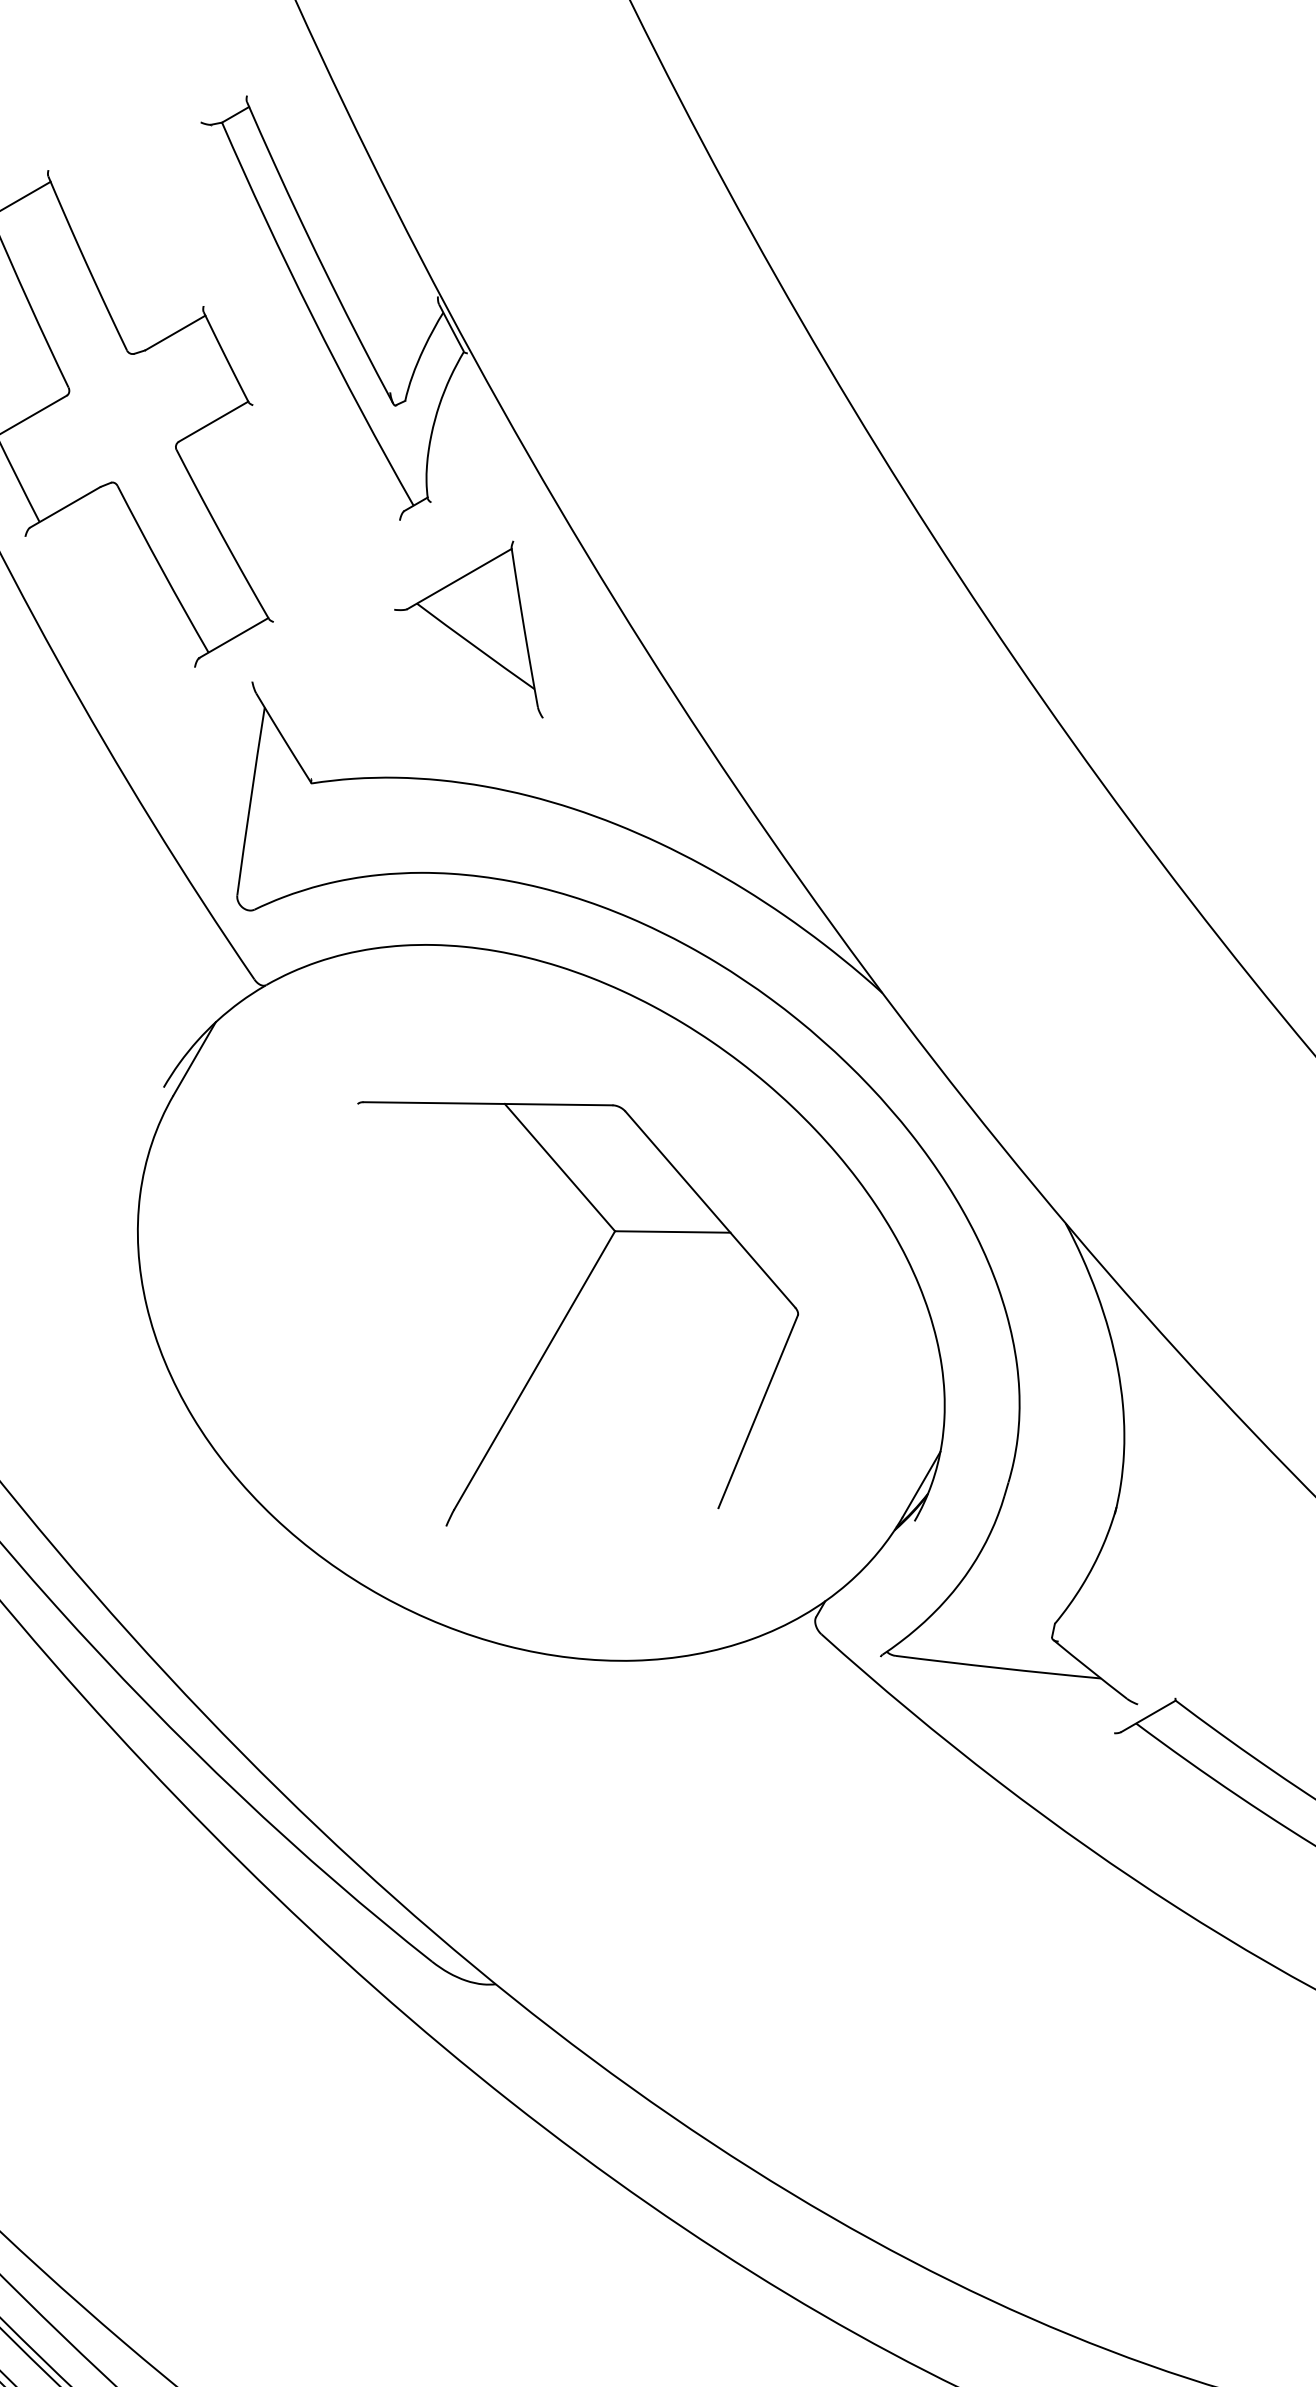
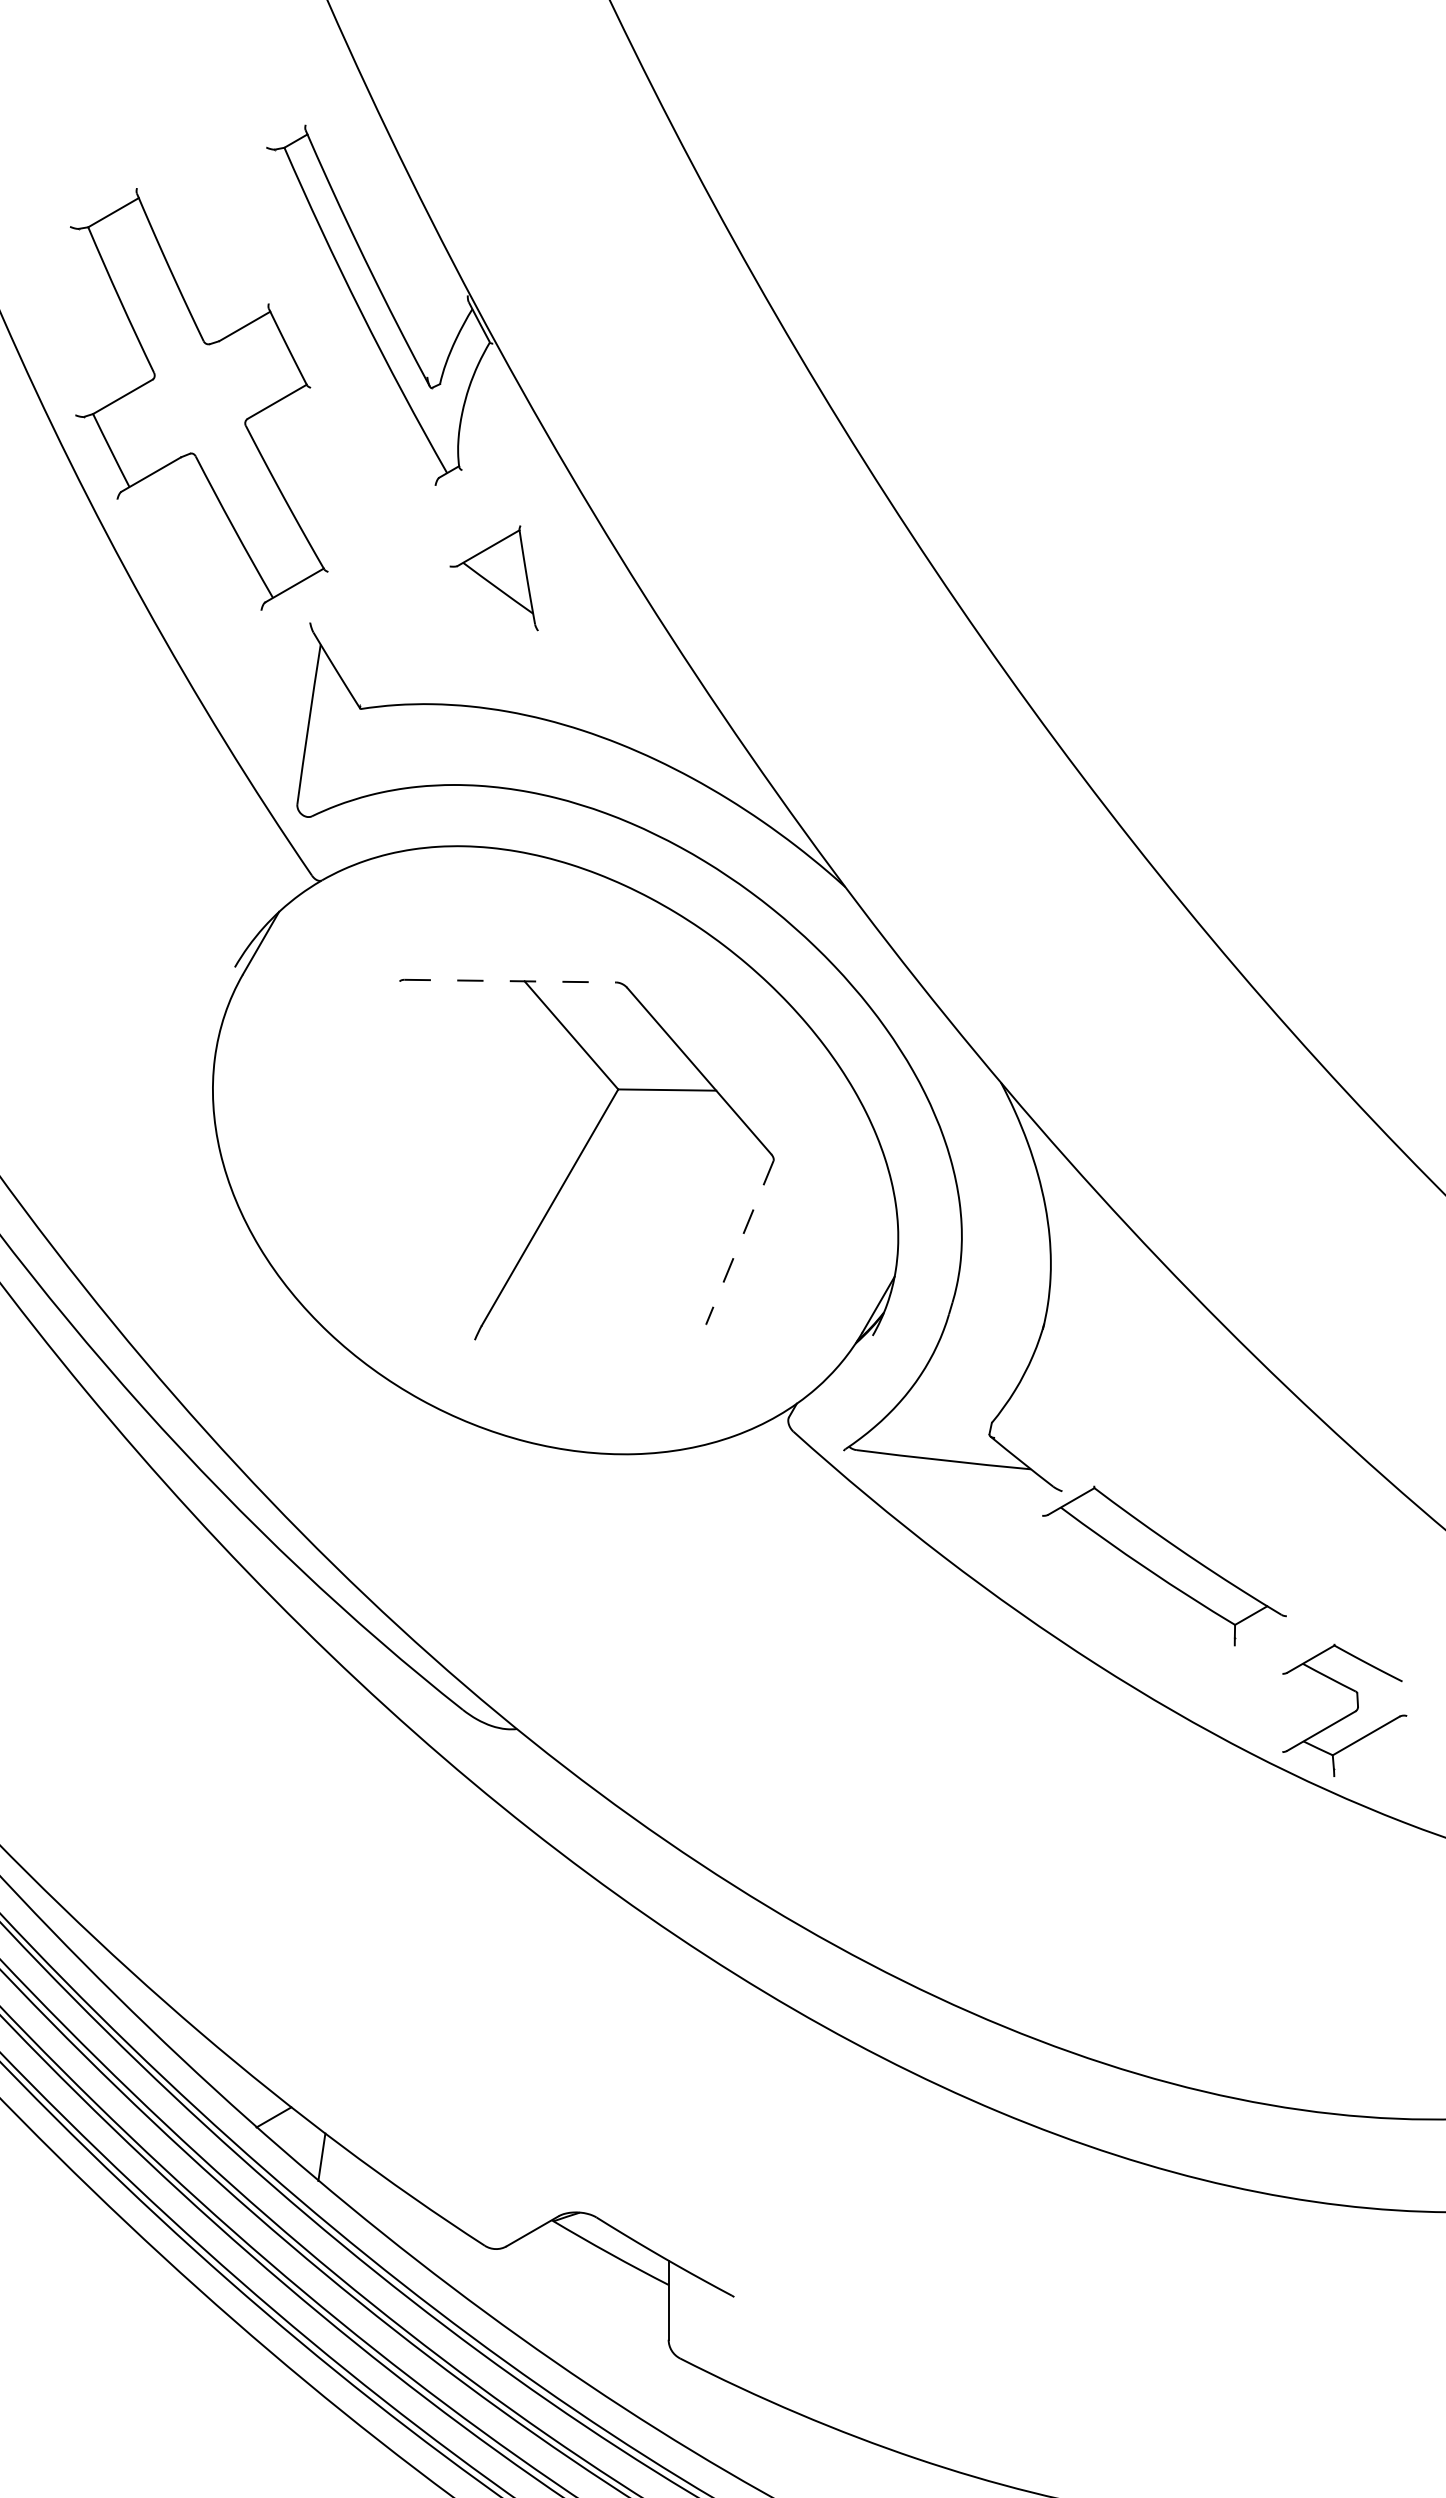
part: (468, 628) -> (493, 577), size x0.7
line: (488, 1104) -> (510, 981), solid -> dashed
line: (757, 1411) -> (739, 1242), solid -> dashed

